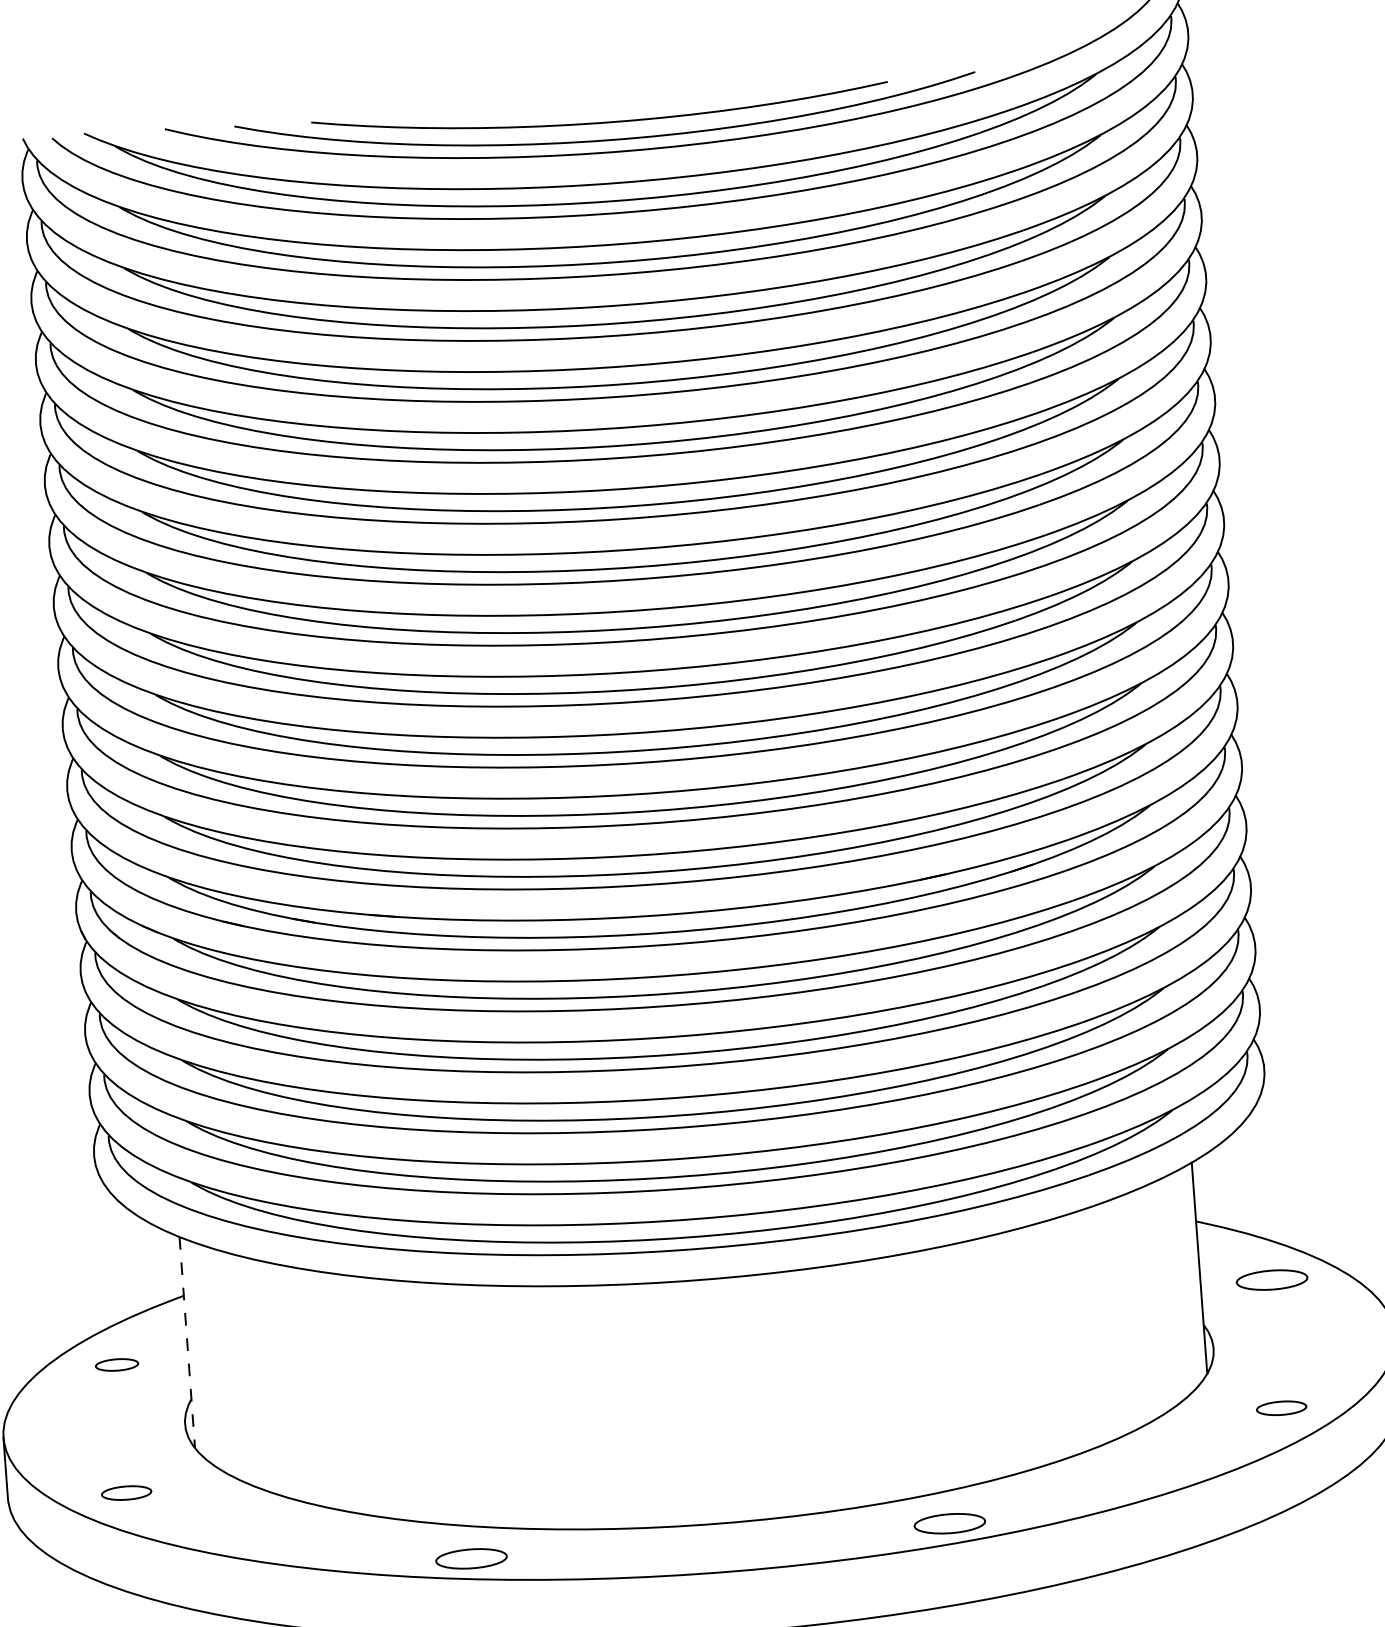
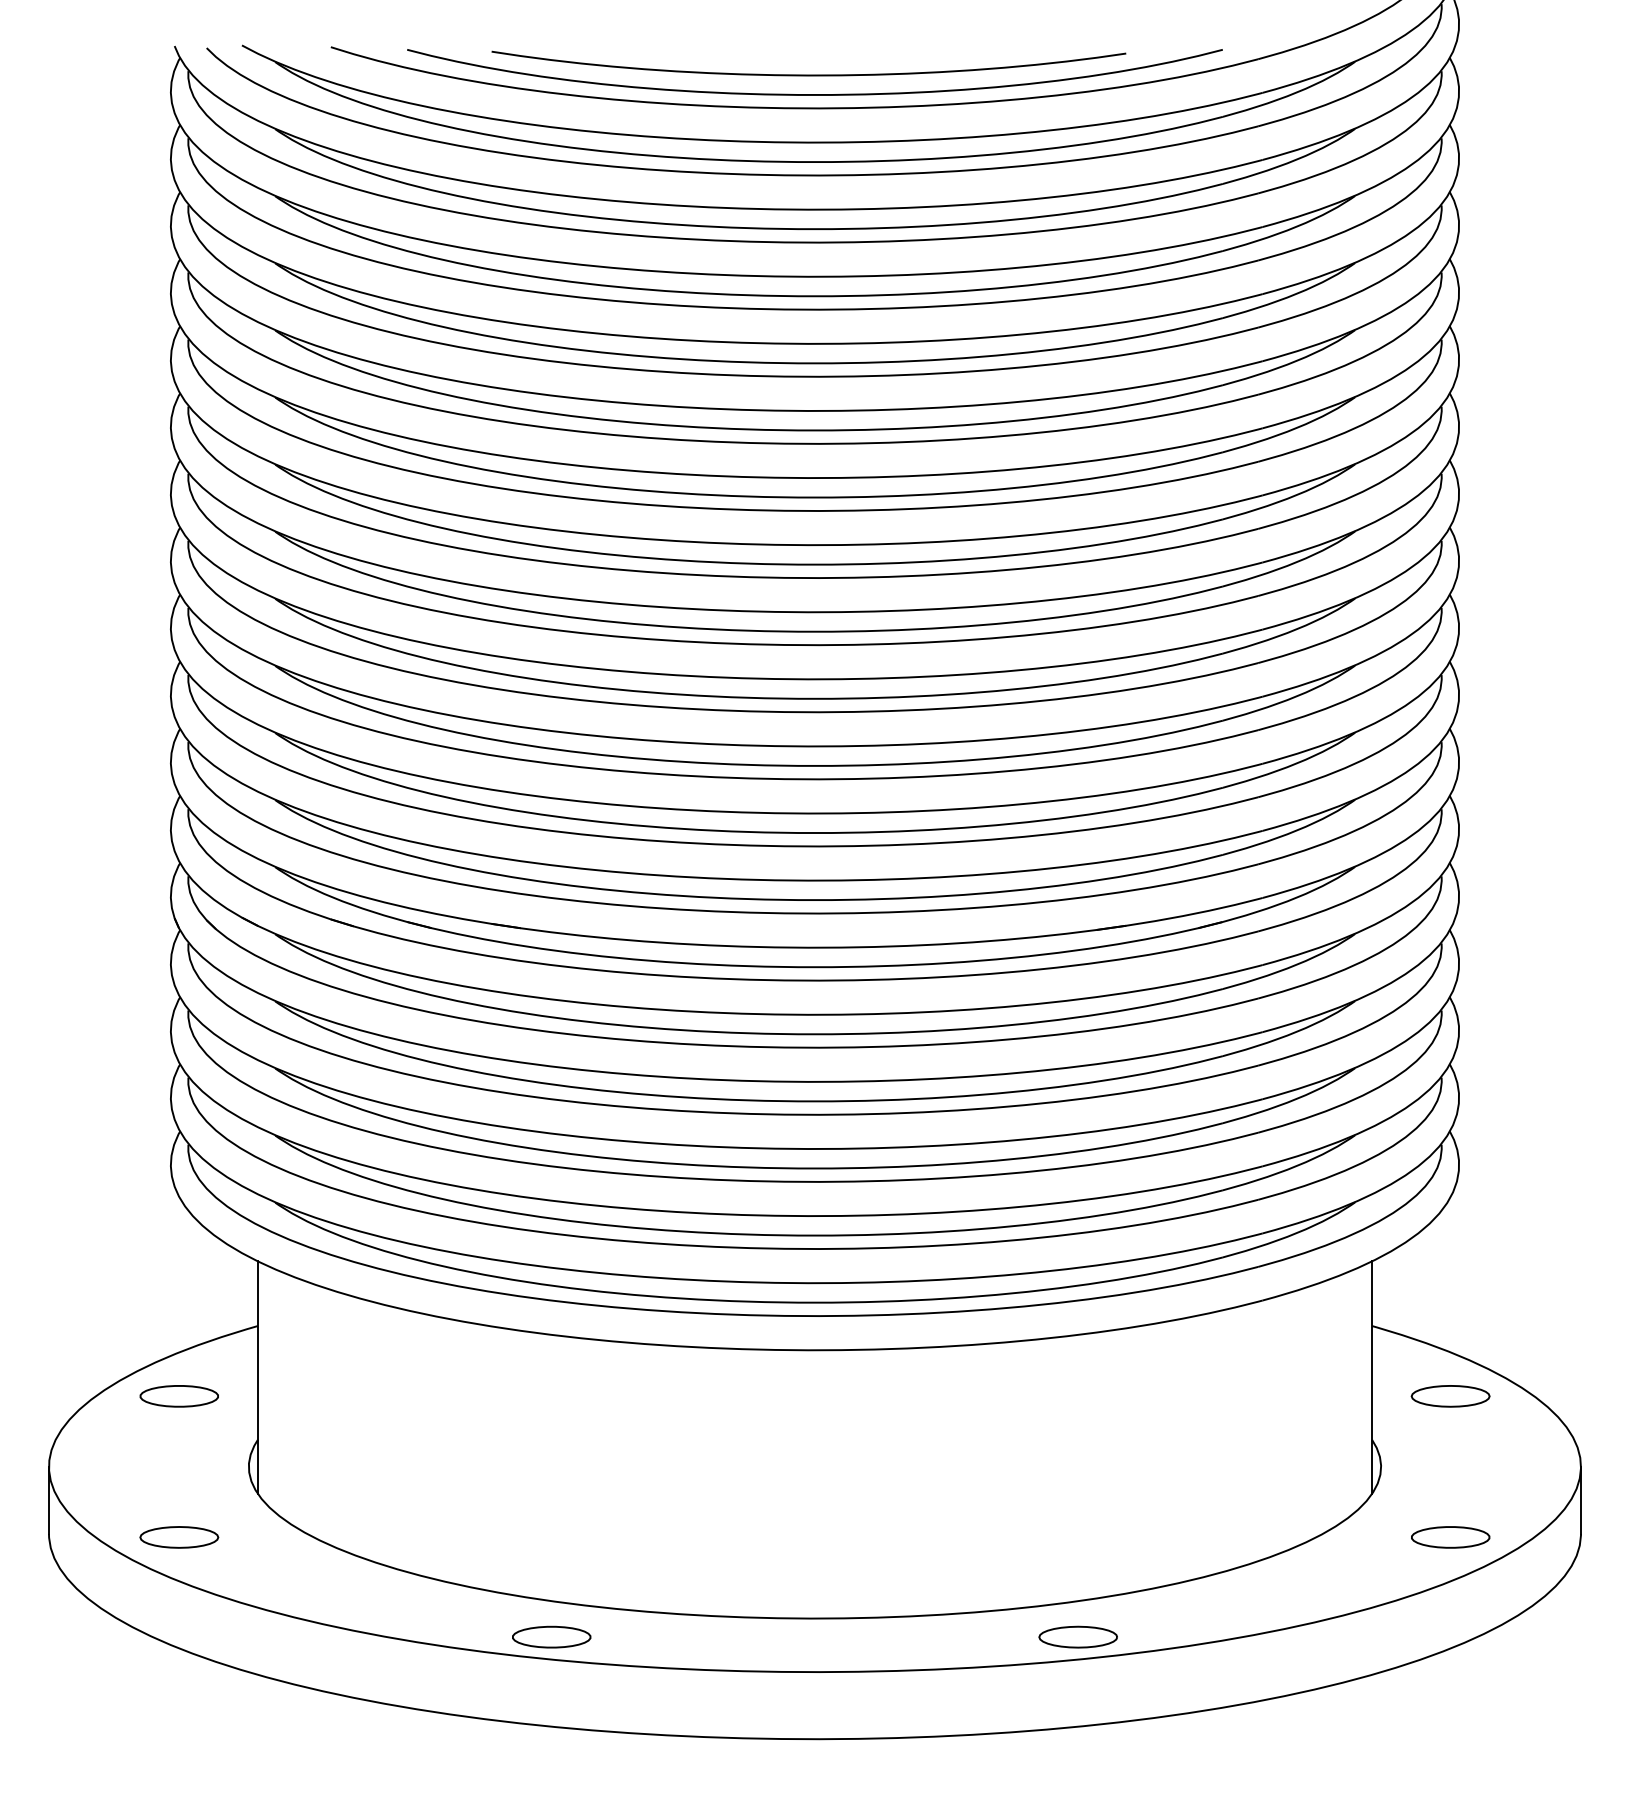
line: (187, 1343) -> (257, 1378), dashed -> solid
part: (116, 1365) -> (178, 1396), size x1.67
part: (1281, 1408) -> (1450, 1537), size x1.43
part: (126, 1493) -> (179, 1537), size x1.43

